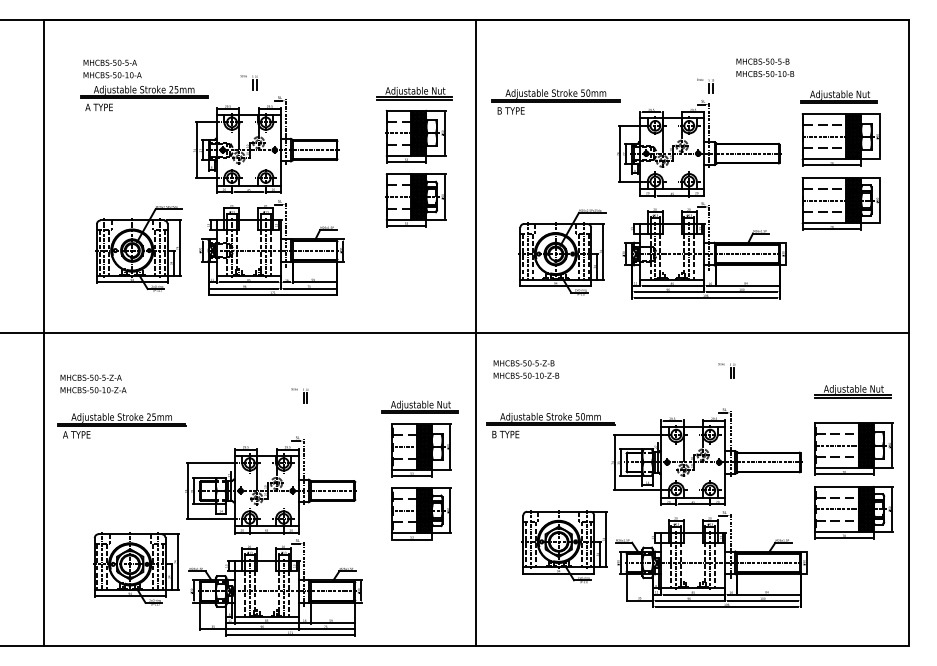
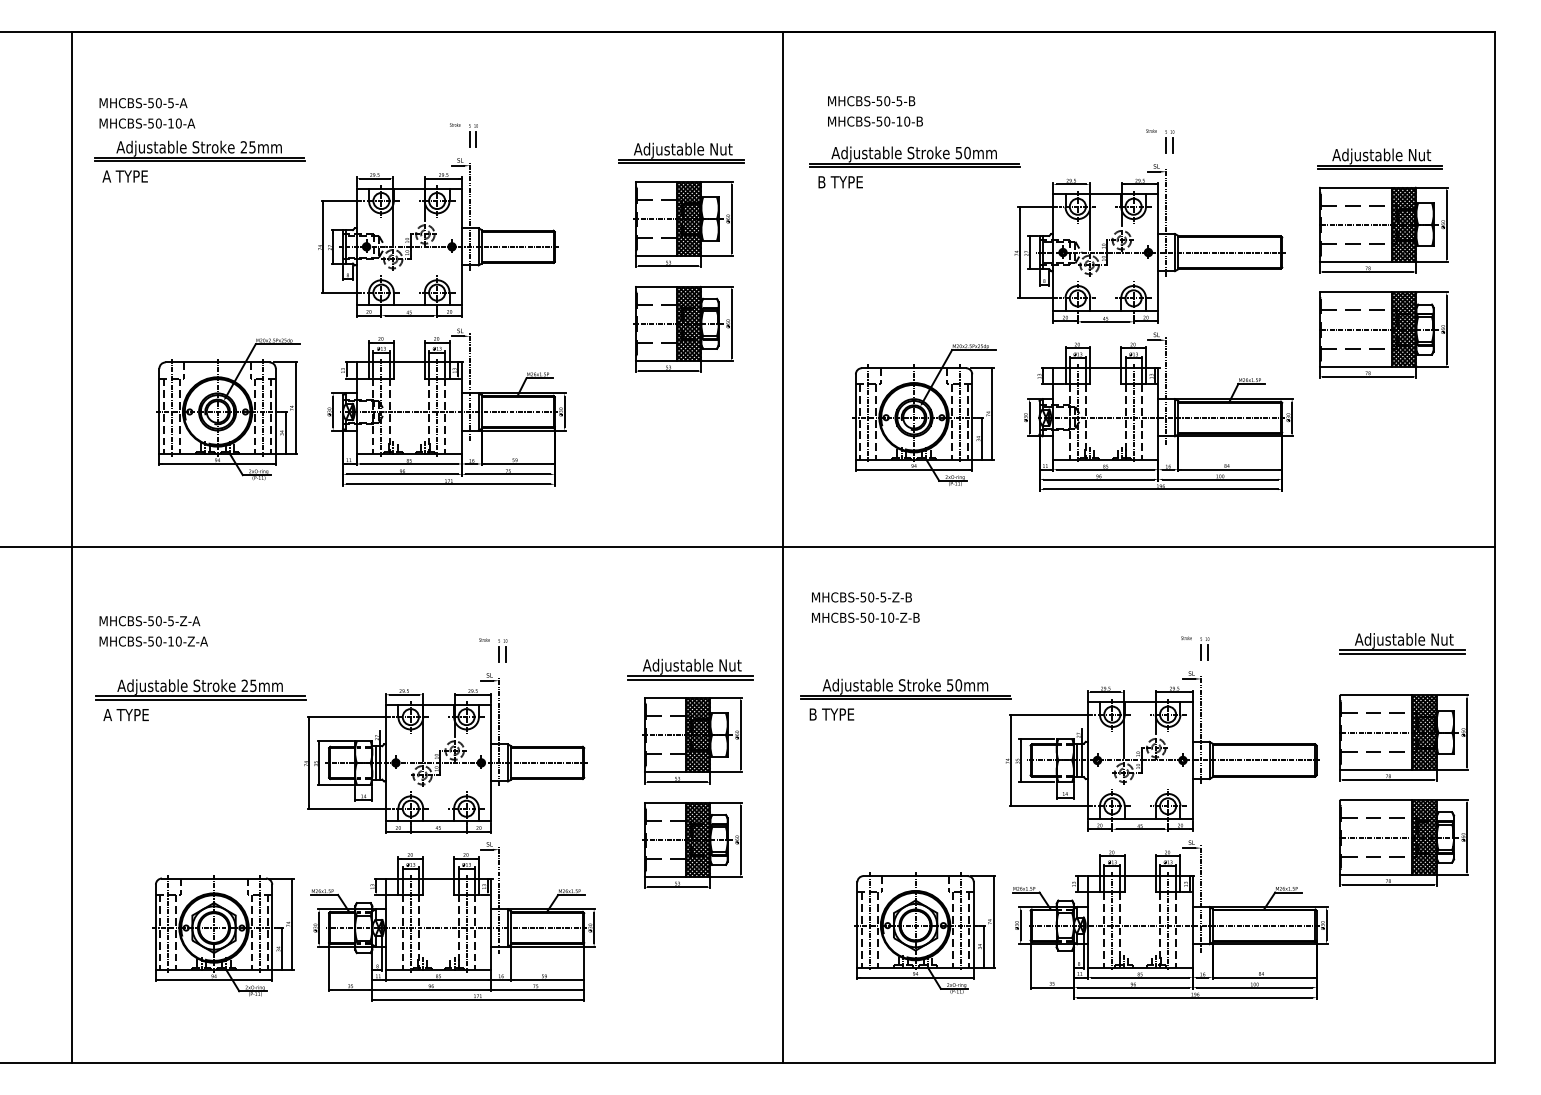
text: (765, 67) -> (875, 110), moved
part: (248, 82) -> (462, 135), moved
part: (144, 85) -> (199, 140), moved
part: (726, 370) -> (1194, 648), moved
part: (273, 536) -> (449, 837), moved
part: (564, 546) -> (925, 933), moved

